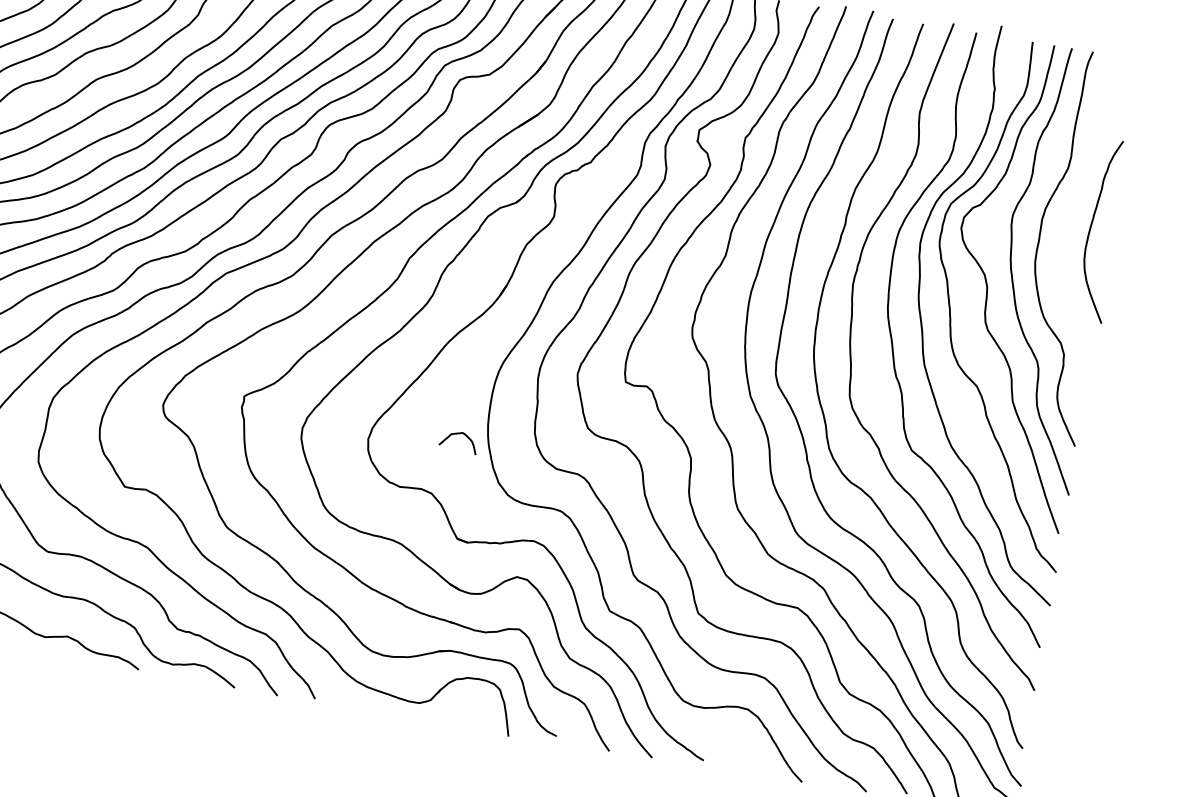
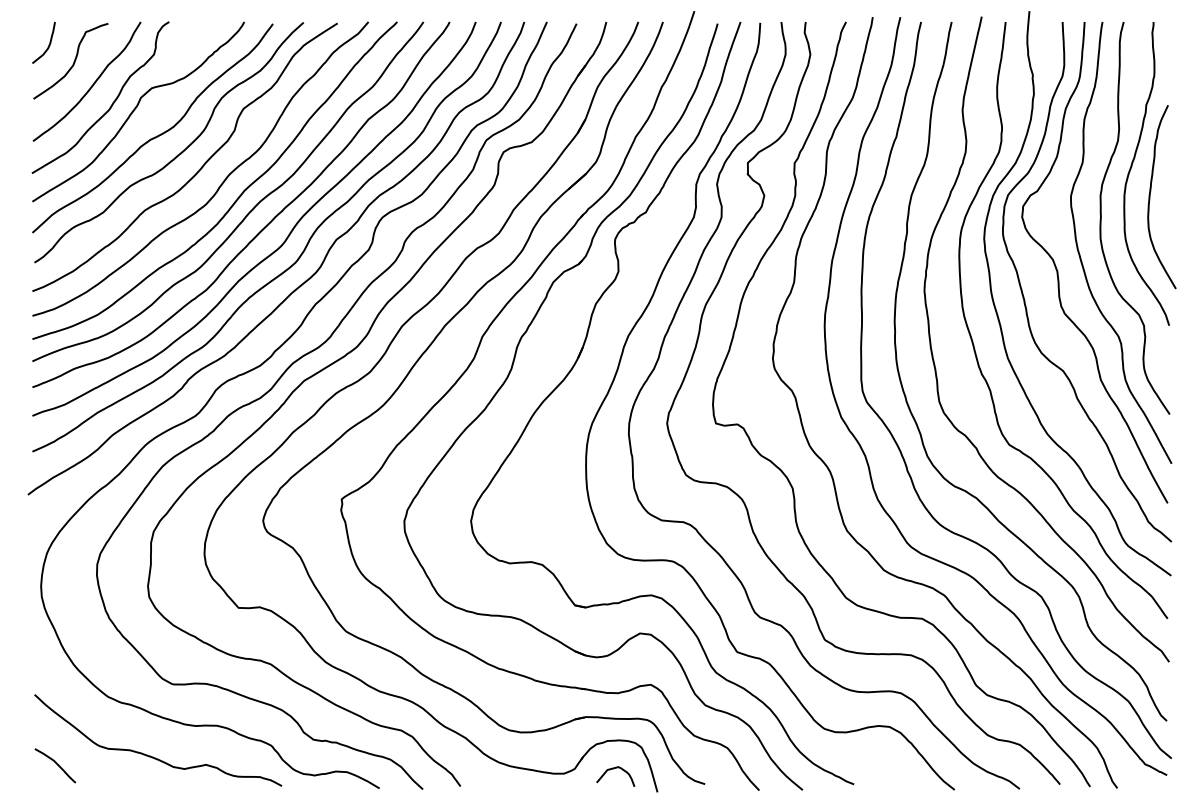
curve: (1076, 198) -> (1131, 169), added
curve: (458, 434) -> (614, 769), moved

